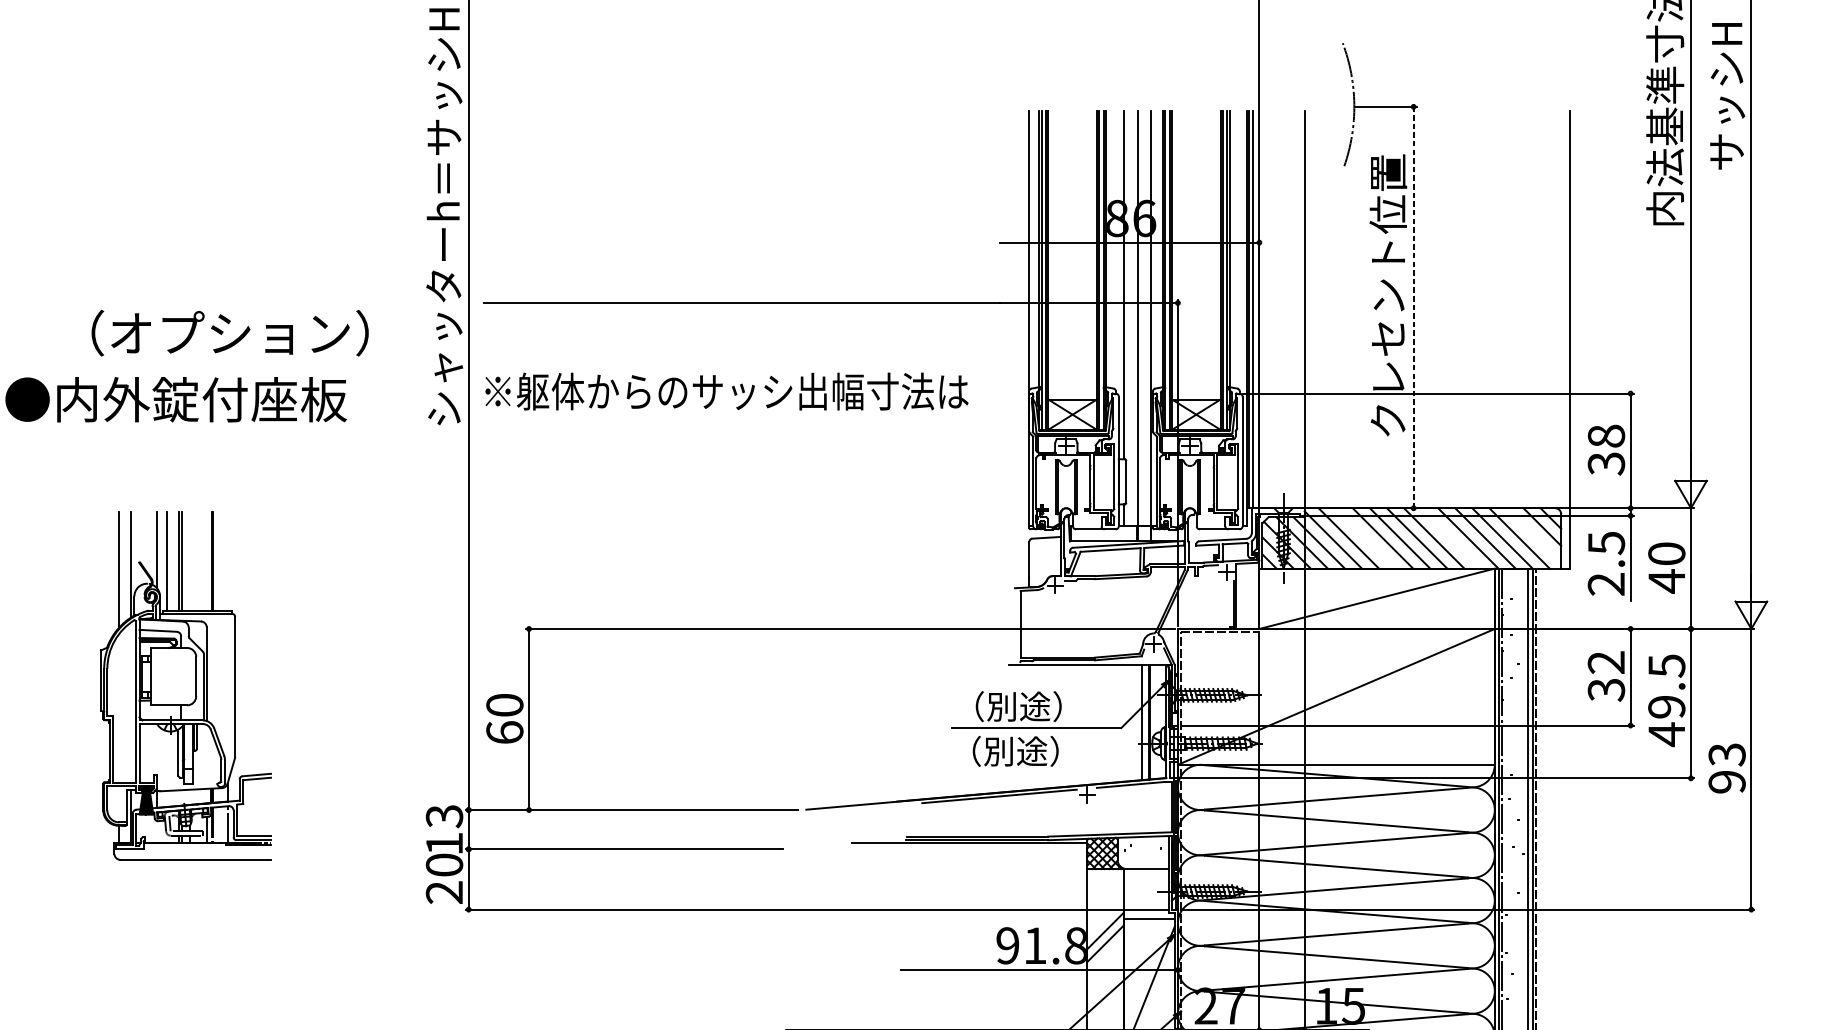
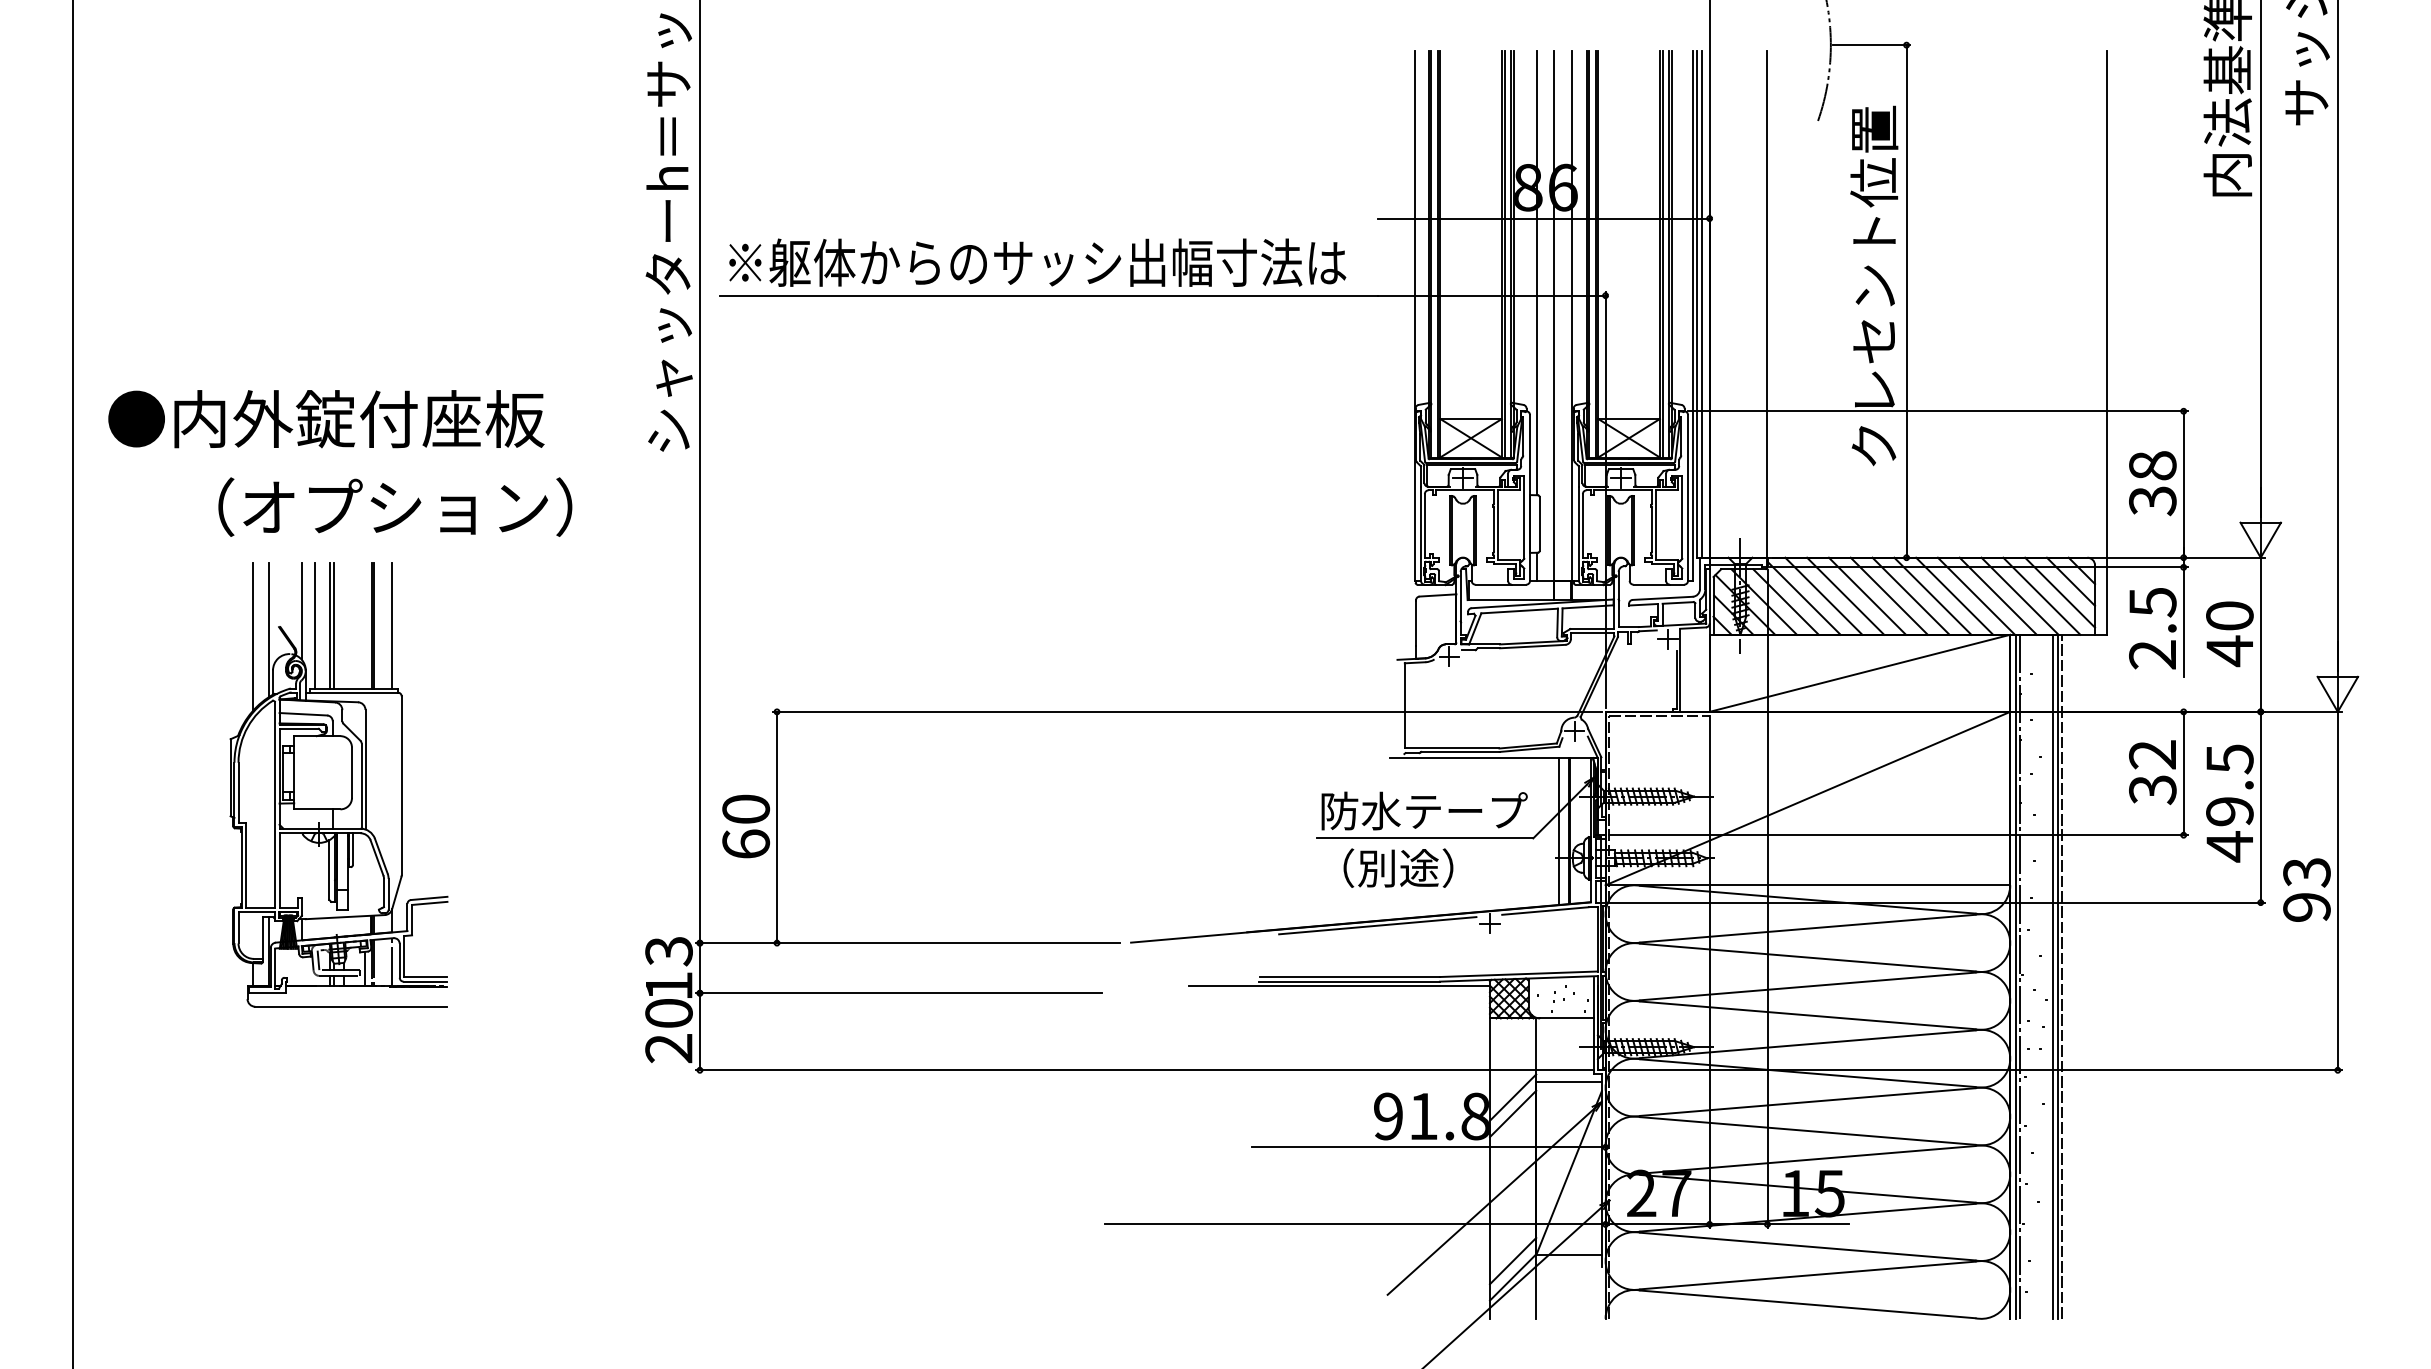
line: (1413, 306) -> (1906, 300), dashed -> solid
text: (230, 332) -> (395, 506), moved
text: (726, 391) -> (1037, 262), moved
line: (1534, 535) -> (2060, 592), added
line: (1365, 537) -> (1845, 595), added
line: (1451, 537) -> (1954, 595), added
line: (227, 561) -> (392, 625), added
text: (1036, 706) -> (1424, 810), （別途） -> 防水テープ

